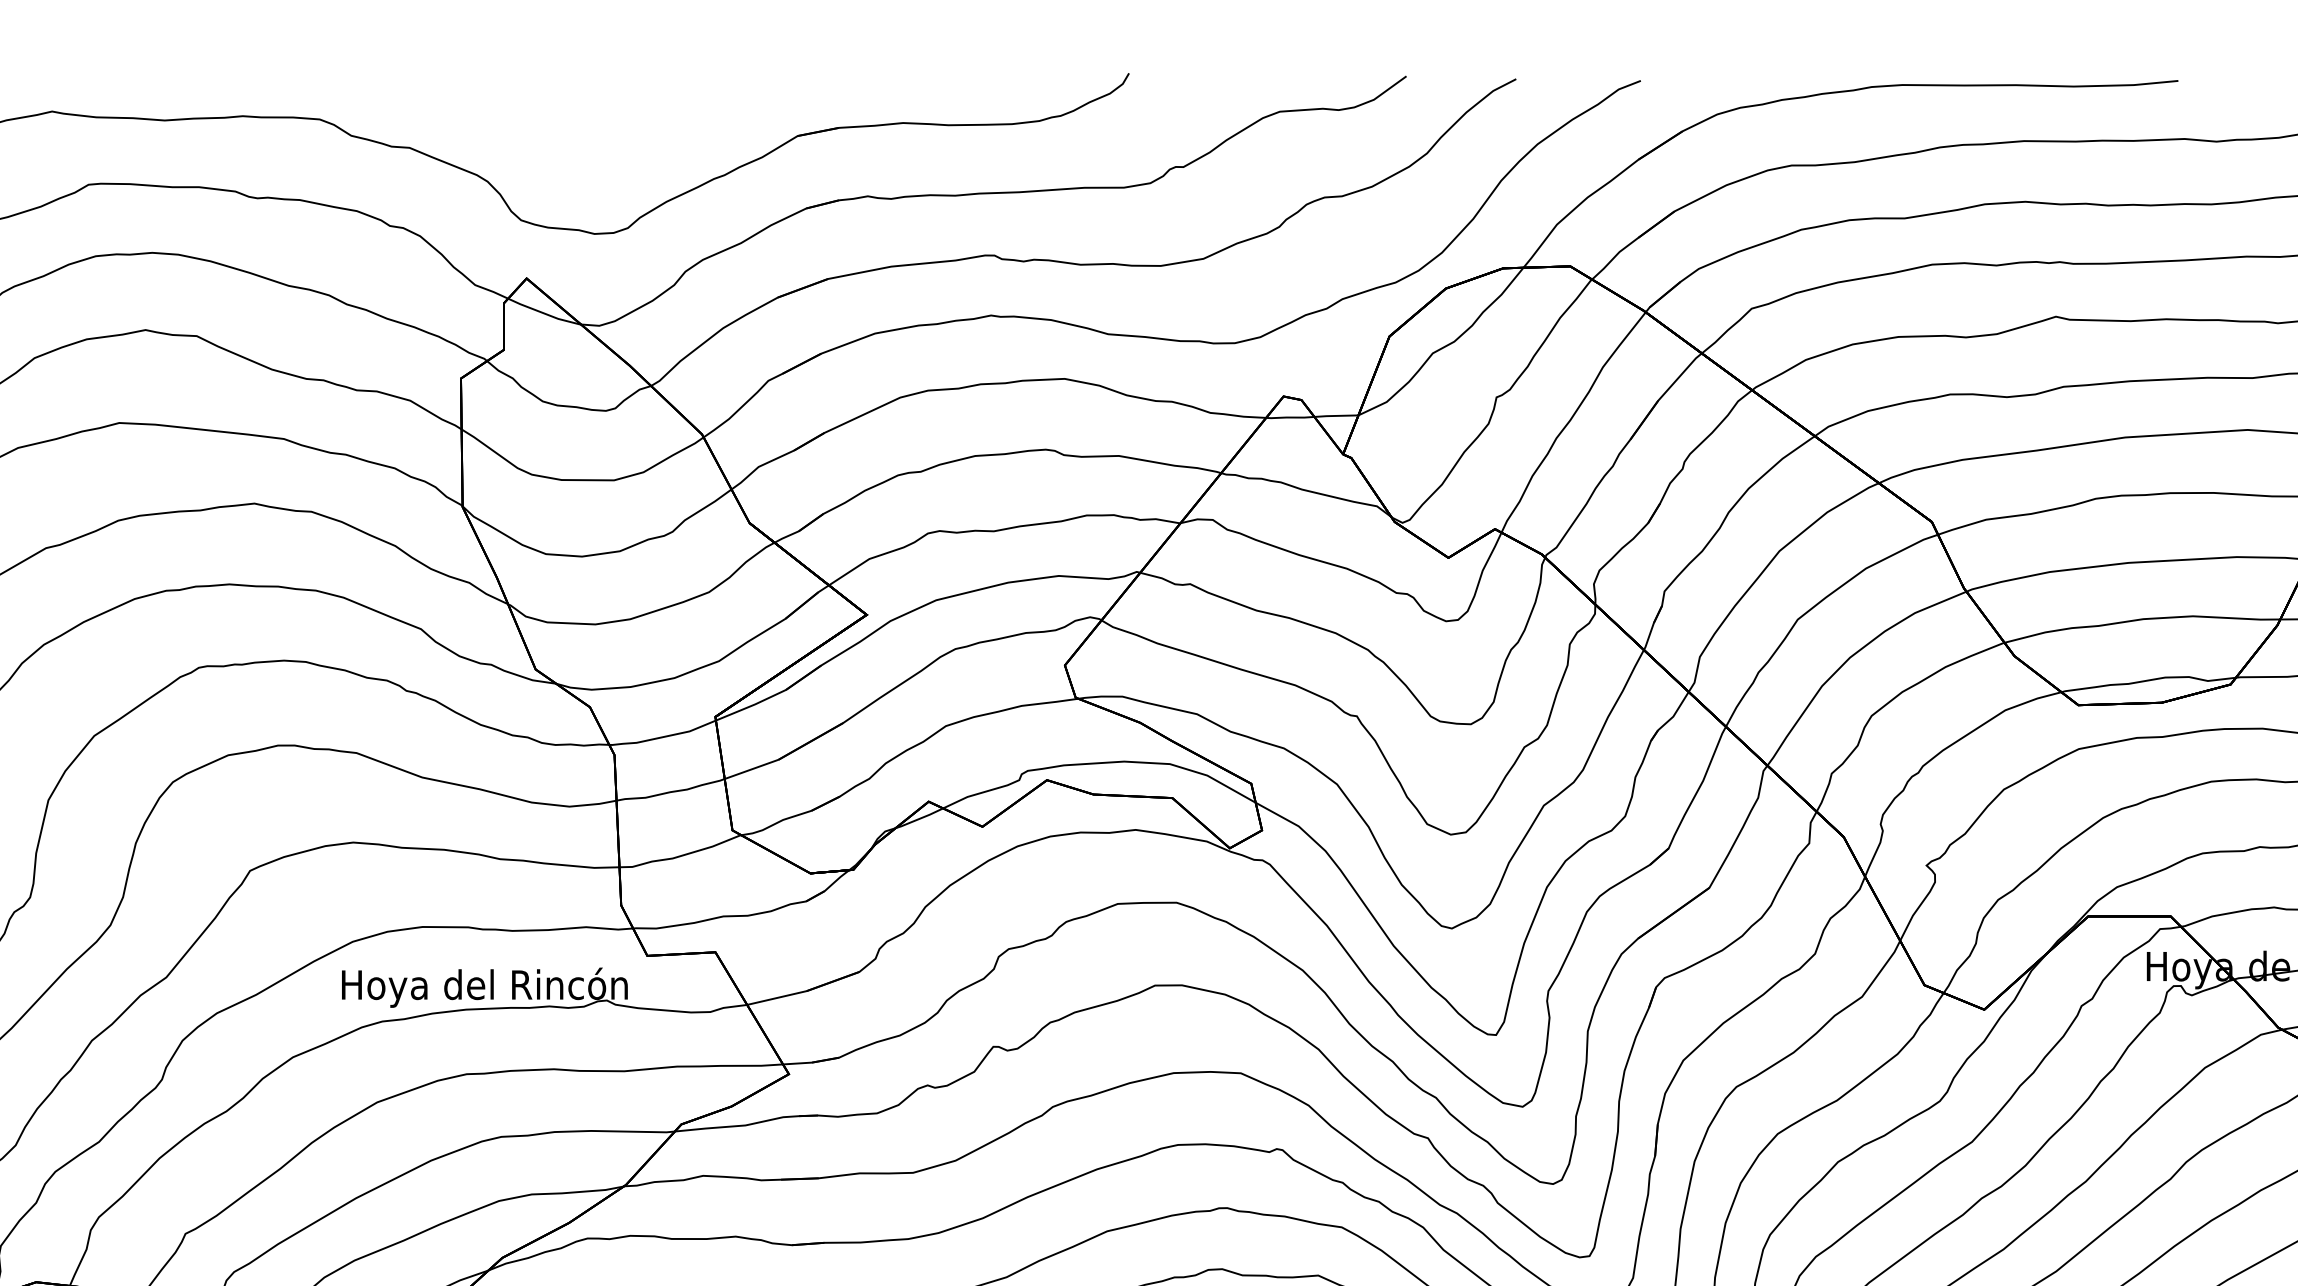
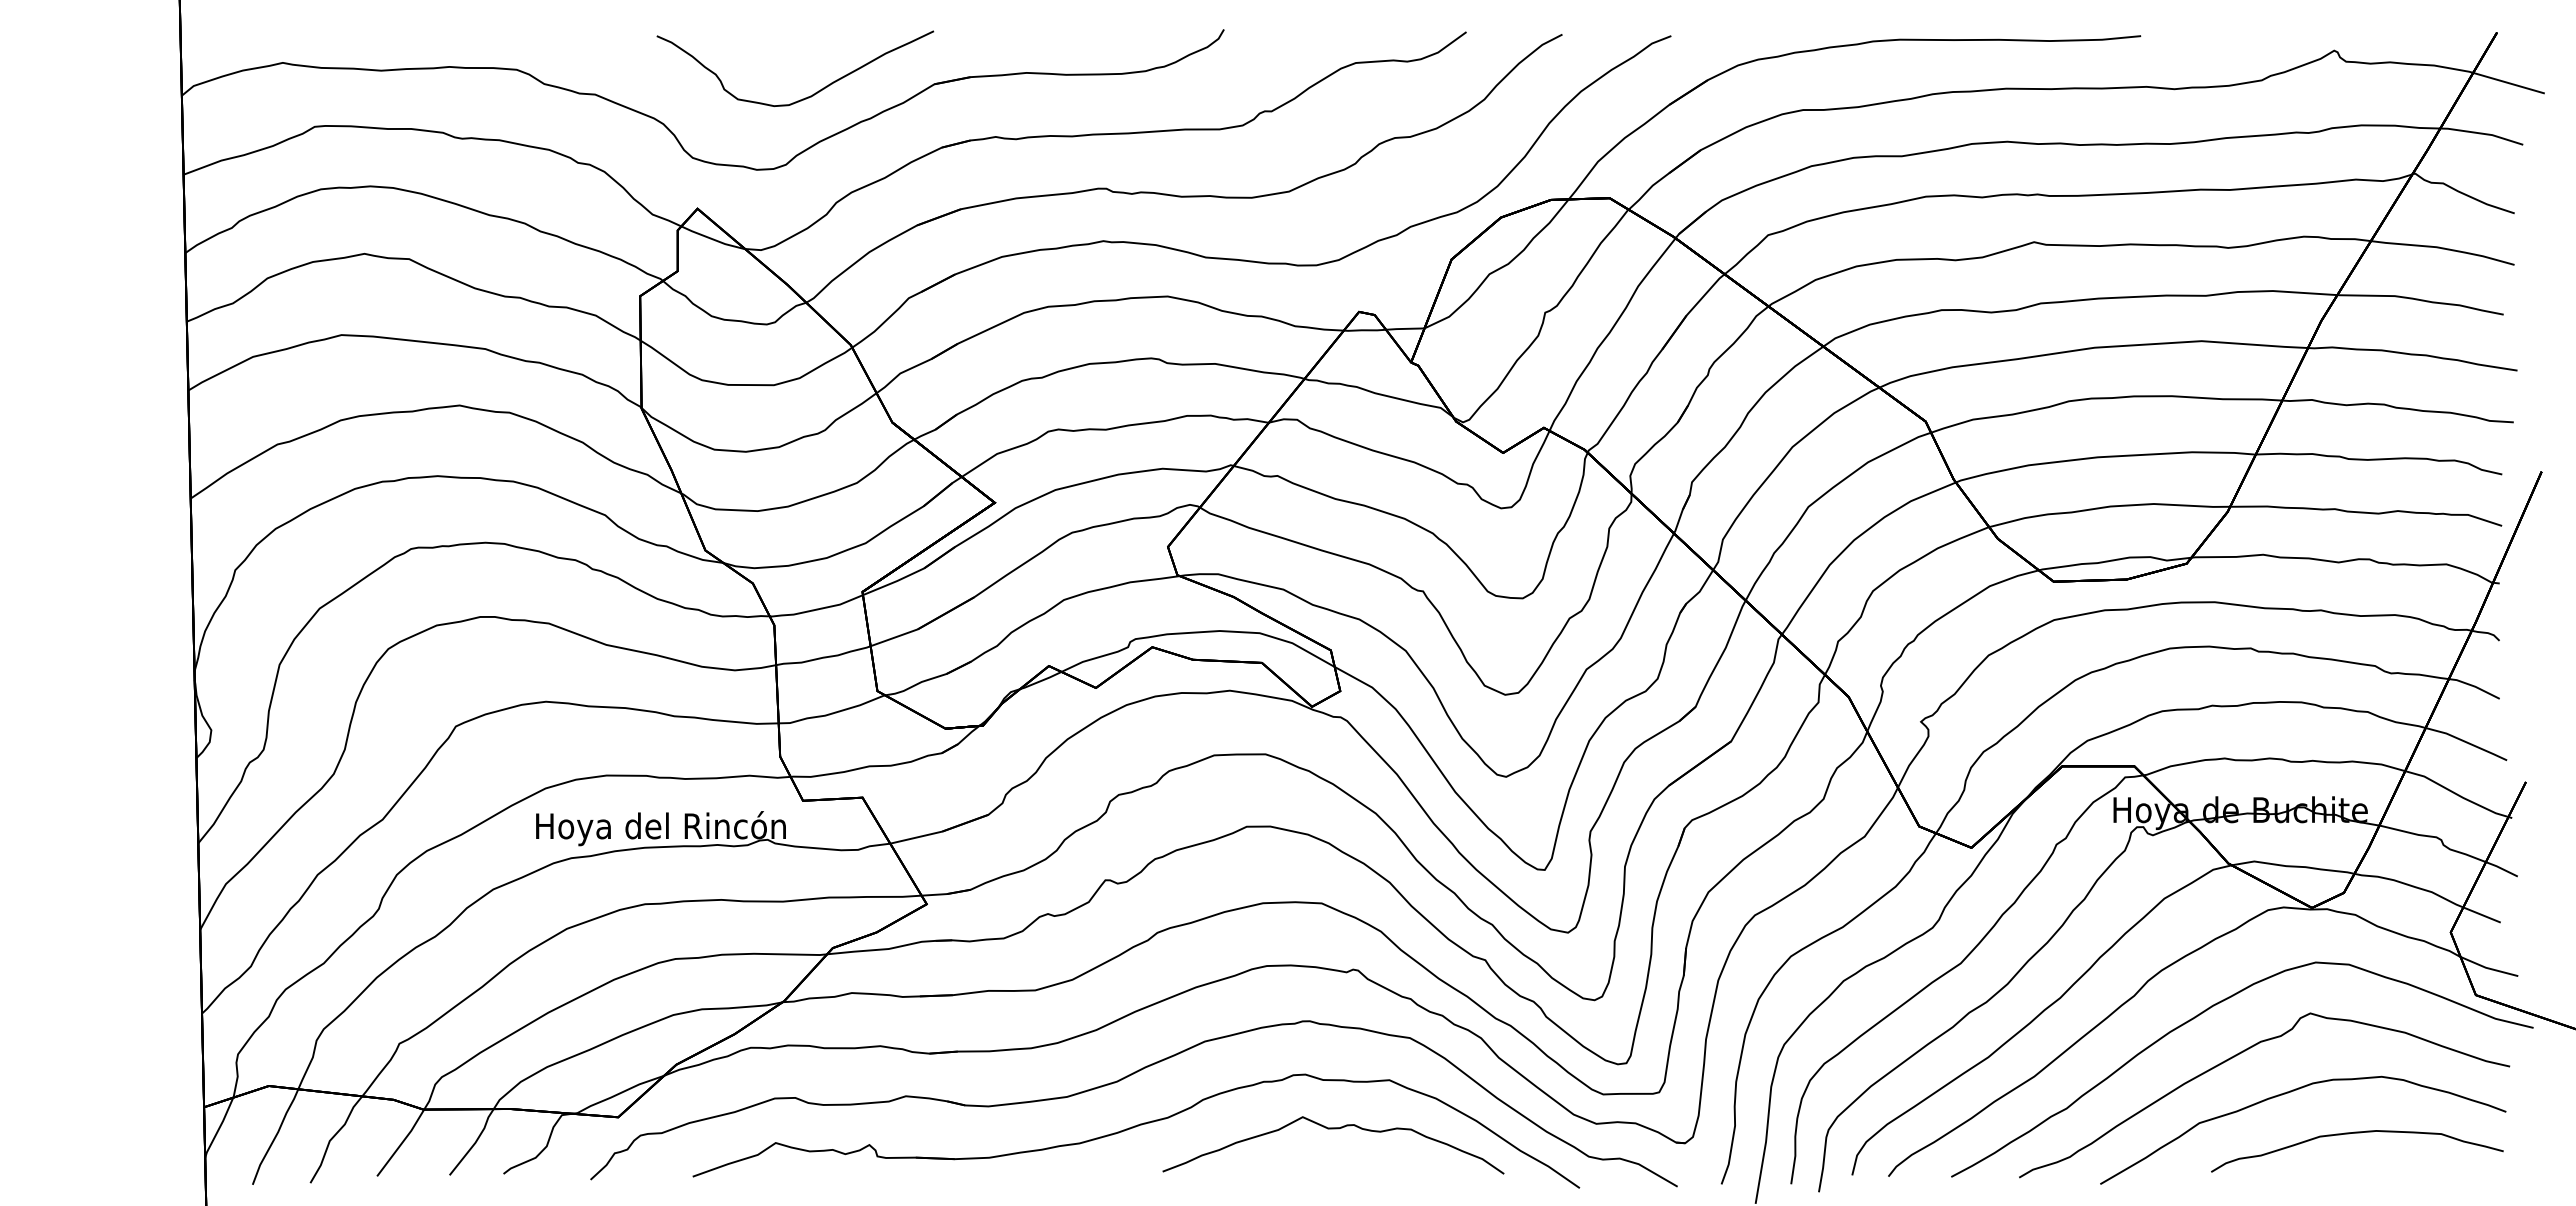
curve: (652, 150) -> (807, 96), added

